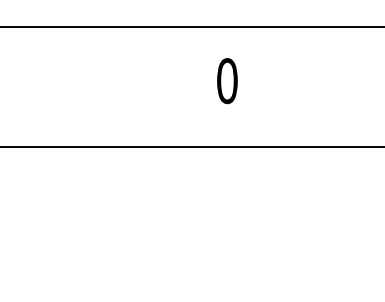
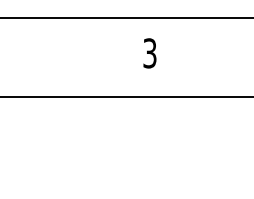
text: (226, 81) -> (149, 53), 0 -> 3

